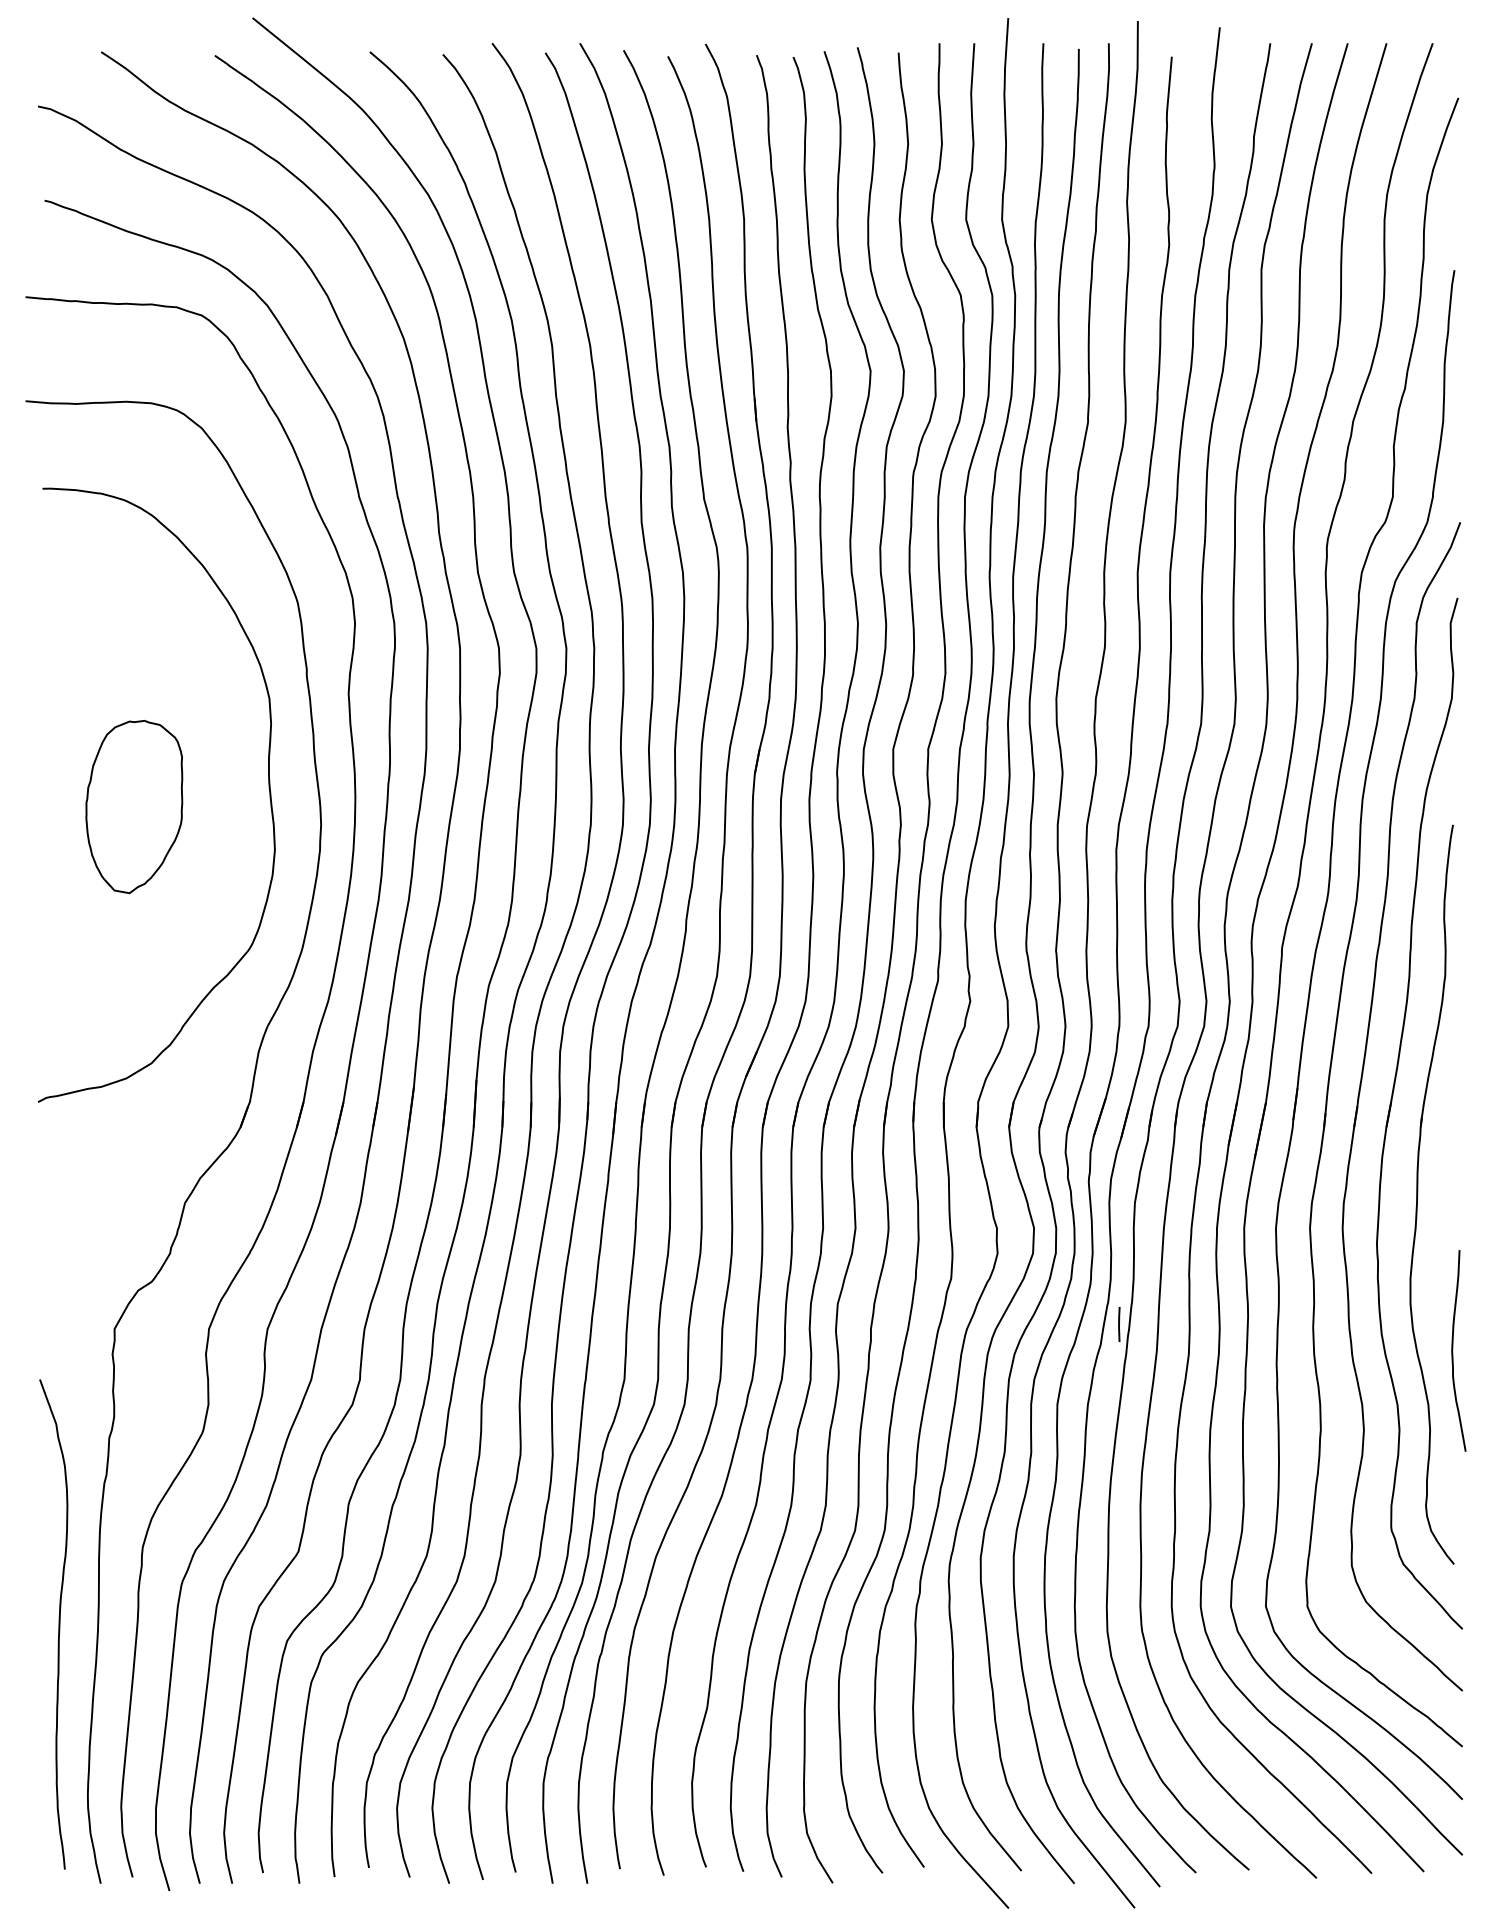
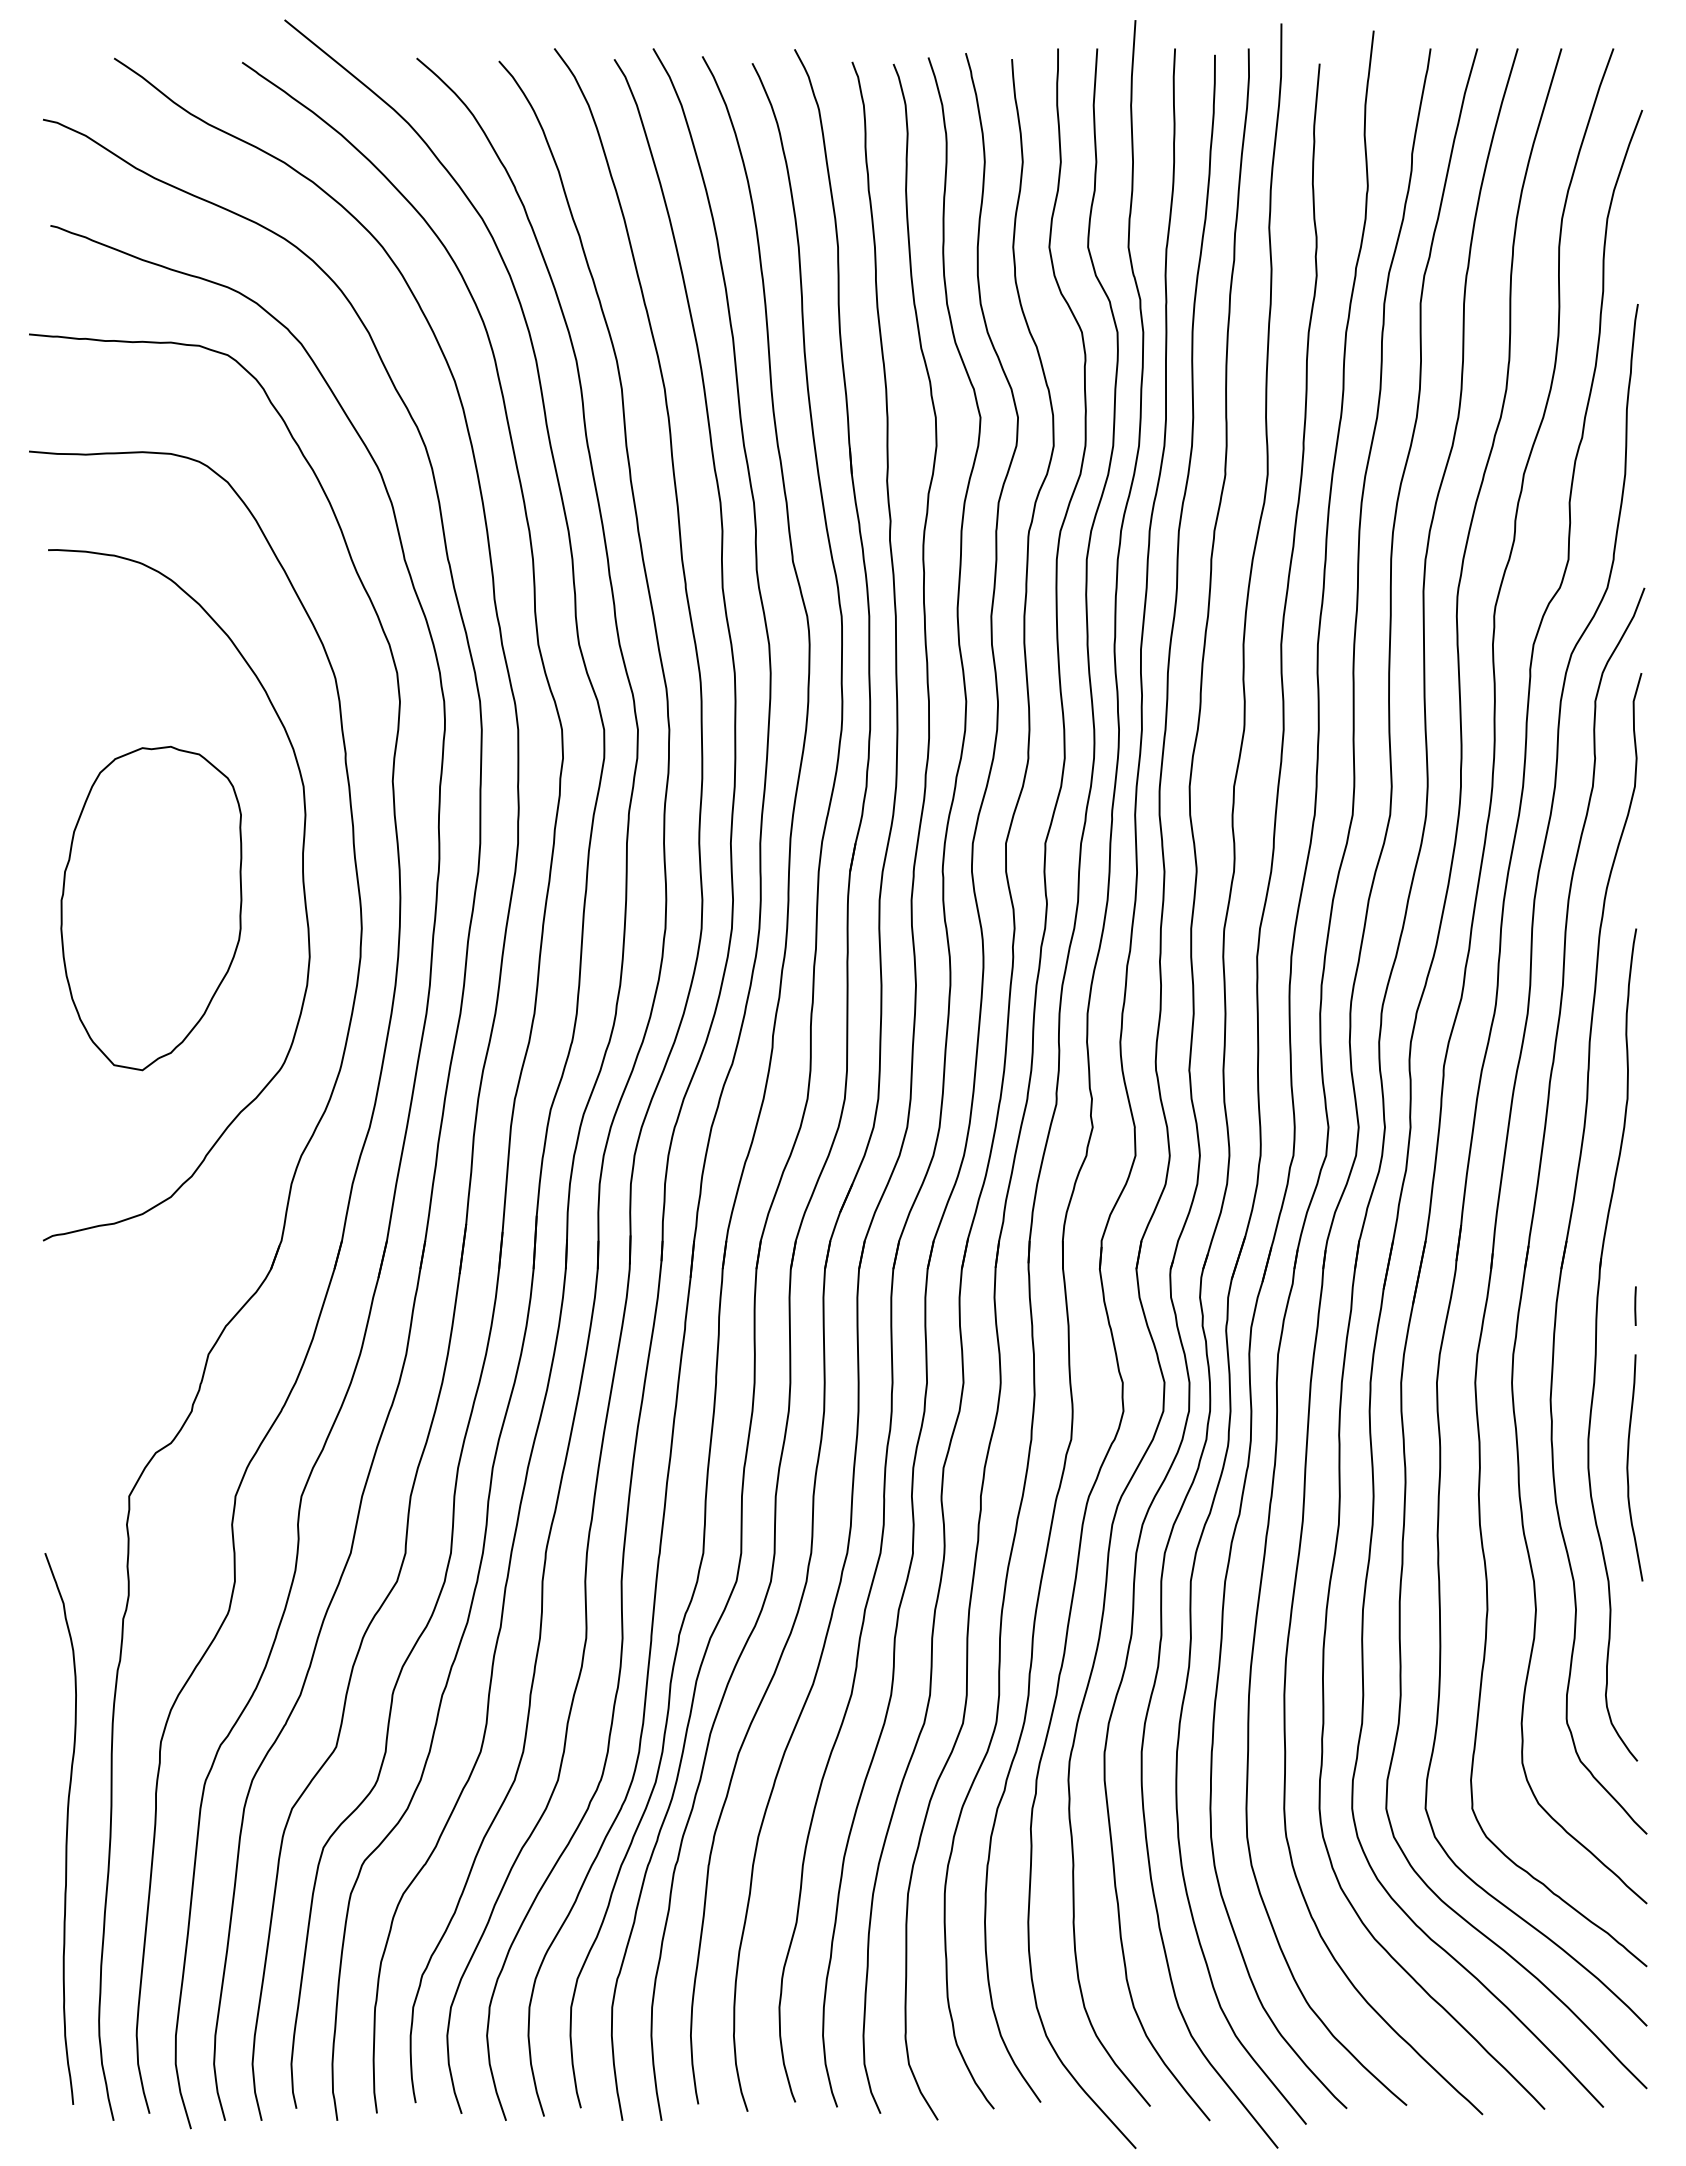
part: (134, 807) -> (151, 908), size x1.67
line: (1119, 1323) -> (1635, 1305), moved
curve: (1453, 1350) -> (1628, 1467), moved

